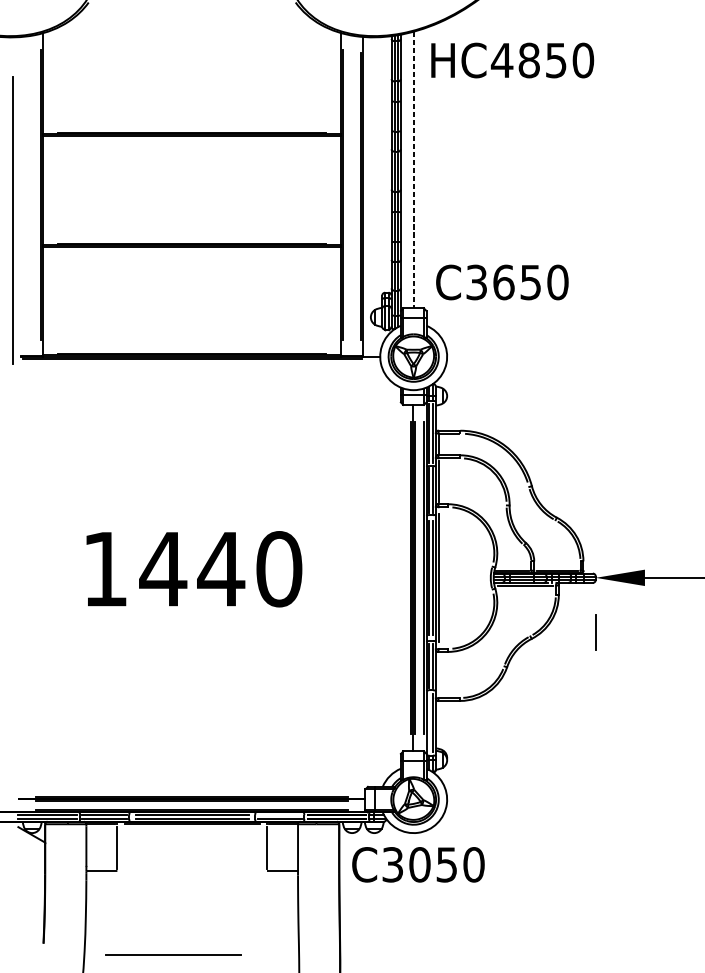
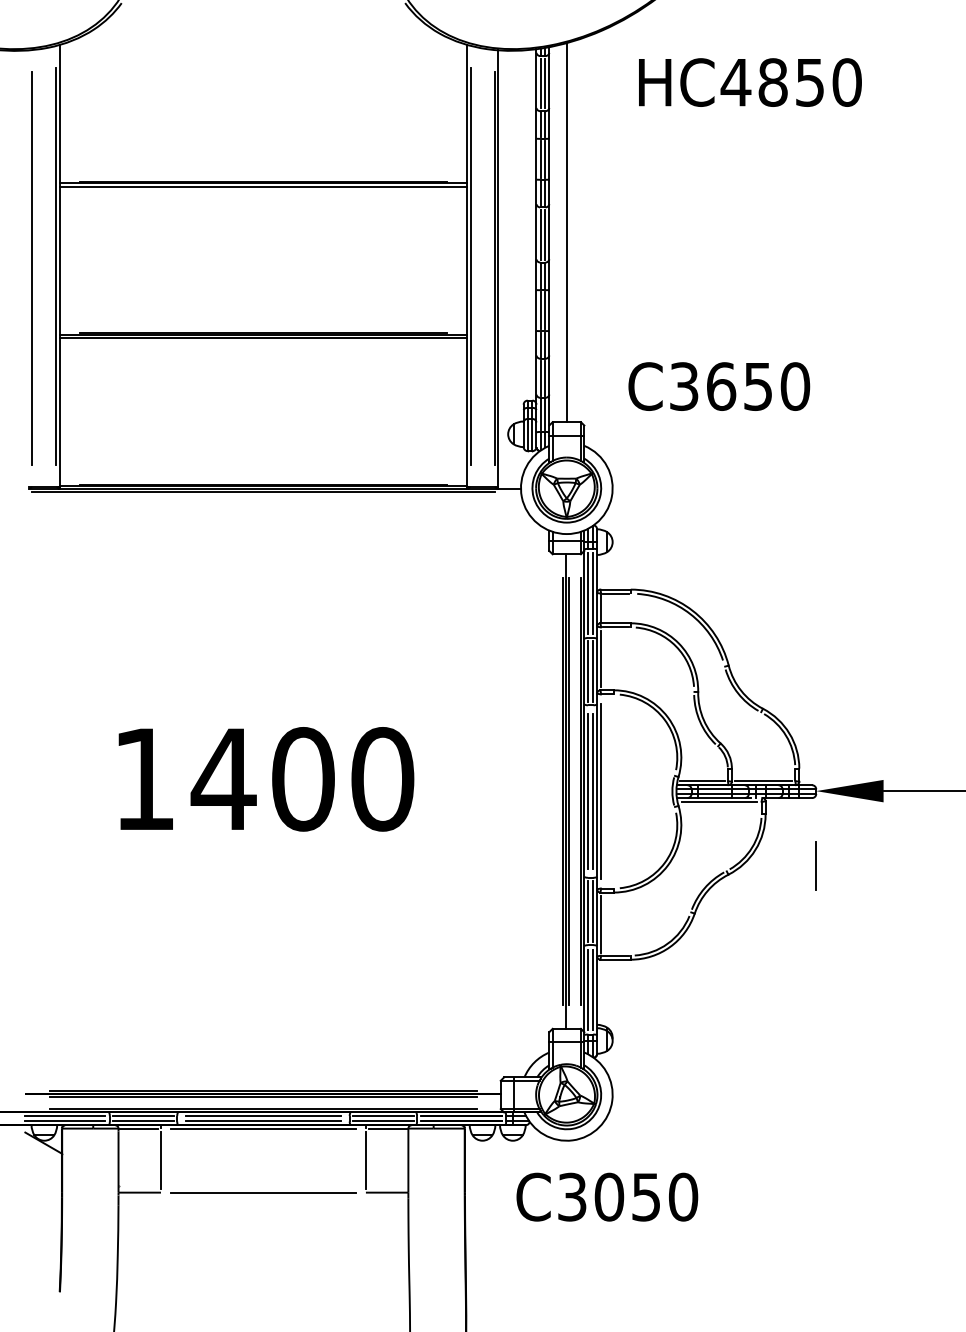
text: (512, 60) -> (750, 82), moved
line: (413, 170) -> (566, 232), dashed -> solid
line: (12, 220) -> (31, 268), moved
text: (502, 282) -> (719, 386), moved
text: (221, 569) -> (303, 779), 1440 -> 1400
line: (439, 674) -> (601, 923), added
line: (429, 722) -> (588, 989), added
line: (279, 815) -> (383, 1116), added
text: (418, 864) -> (607, 1196), moved
line: (173, 954) -> (263, 1192), moved

